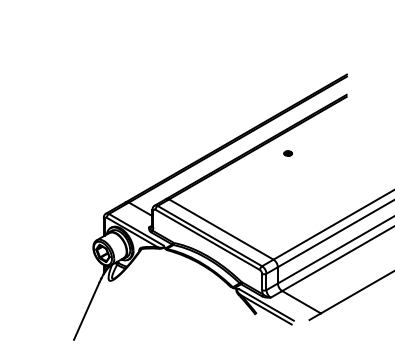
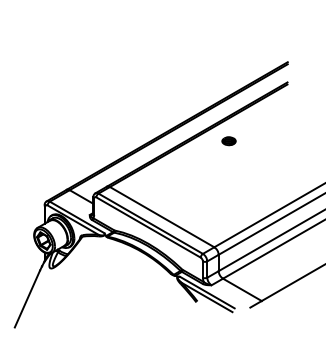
part: (287, 153) -> (228, 141), size x1.67

